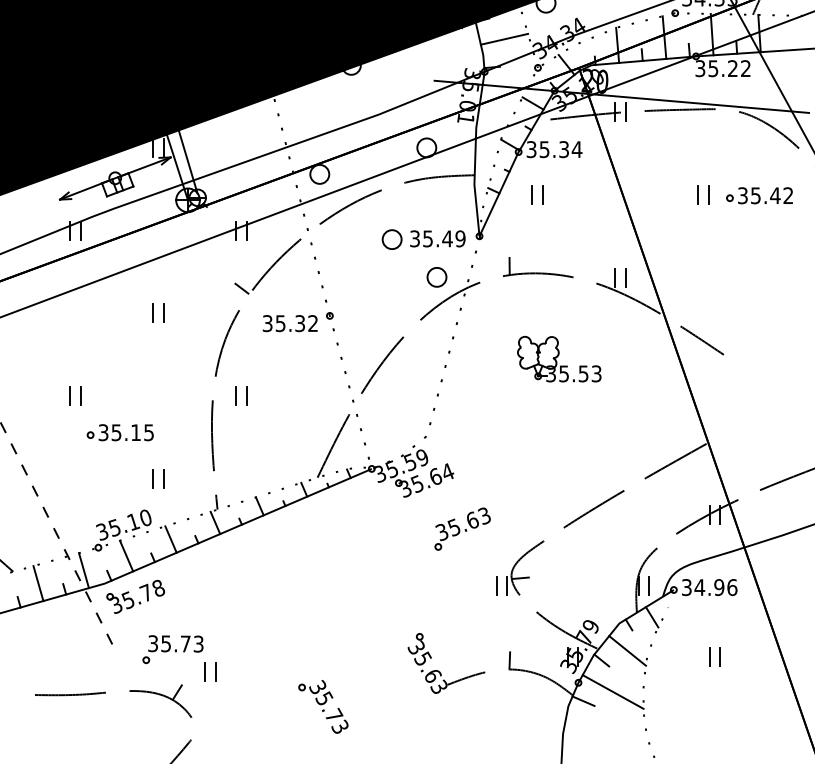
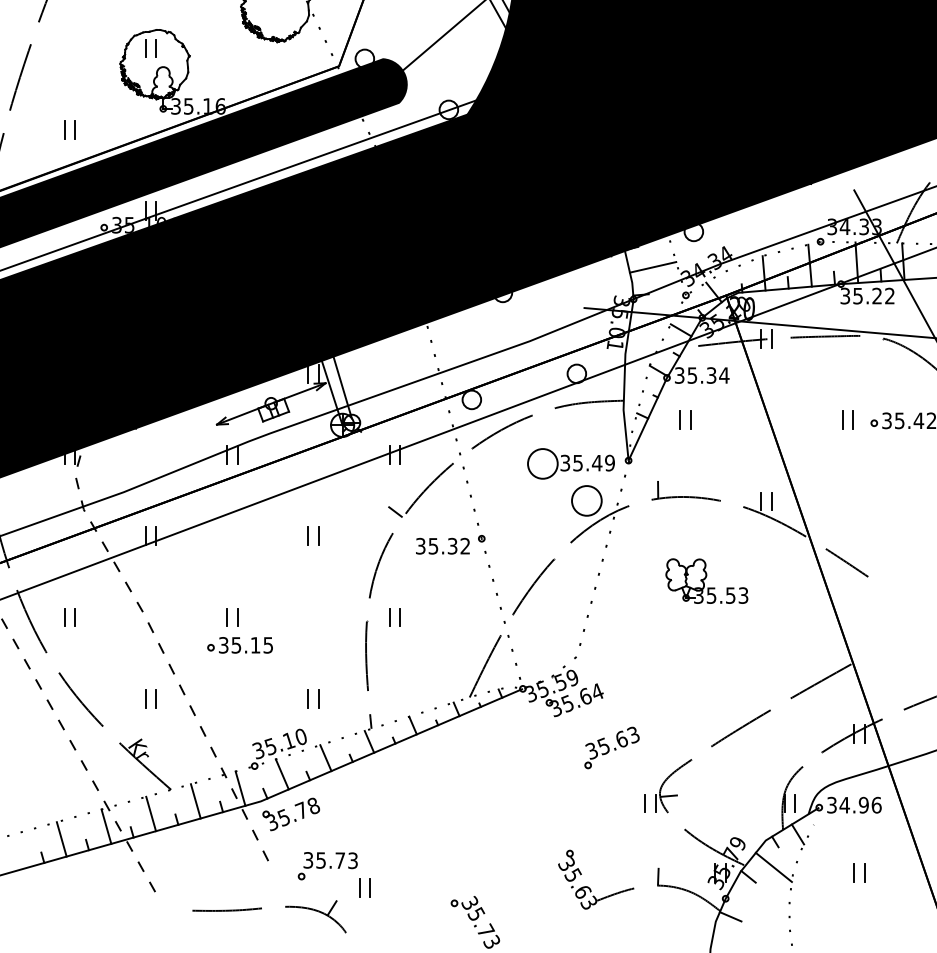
circle: (391, 239) -> (542, 463), size x1.6
circle: (436, 276) -> (586, 500), size x1.6
part: (119, 432) -> (239, 645), moved
line: (612, 691) -> (759, 907), removed

